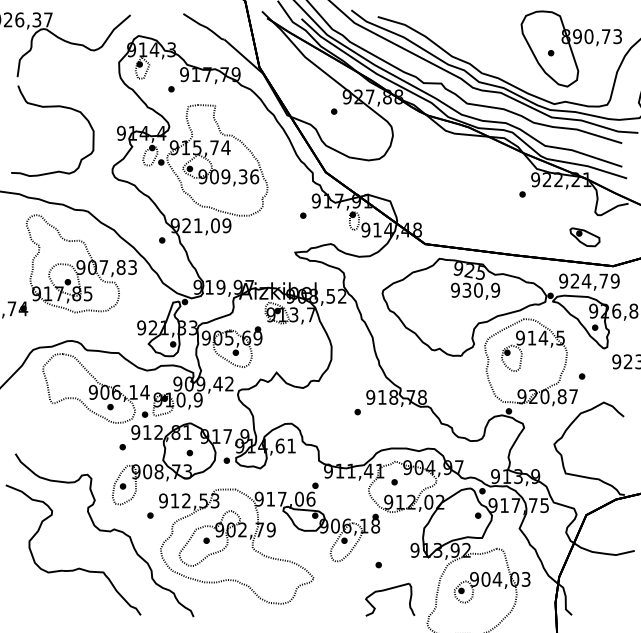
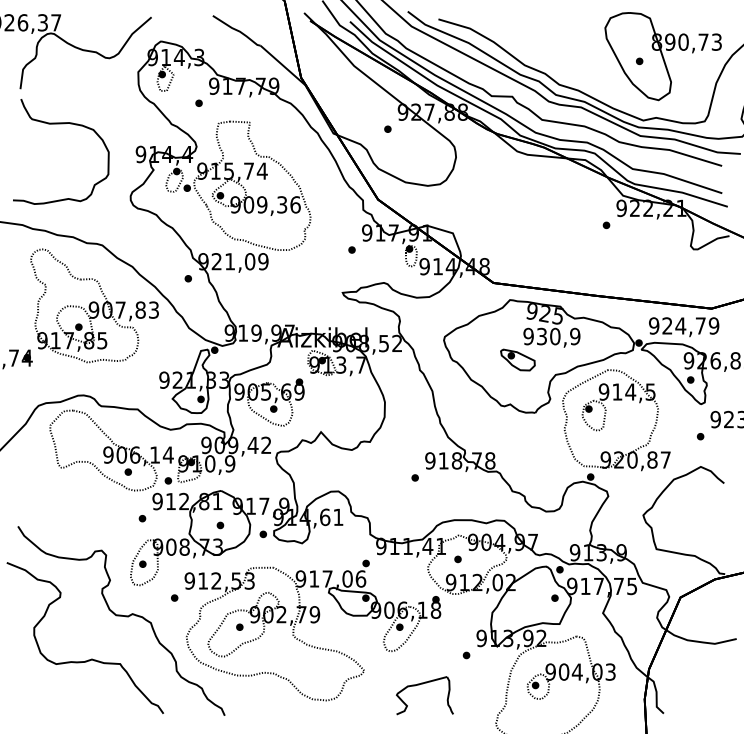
part: (584, 236) -> (517, 359), moved
part: (582, 376) -> (700, 436), moved
part: (378, 565) -> (466, 655), moved
part: (389, 590) -> (423, 684), moved

